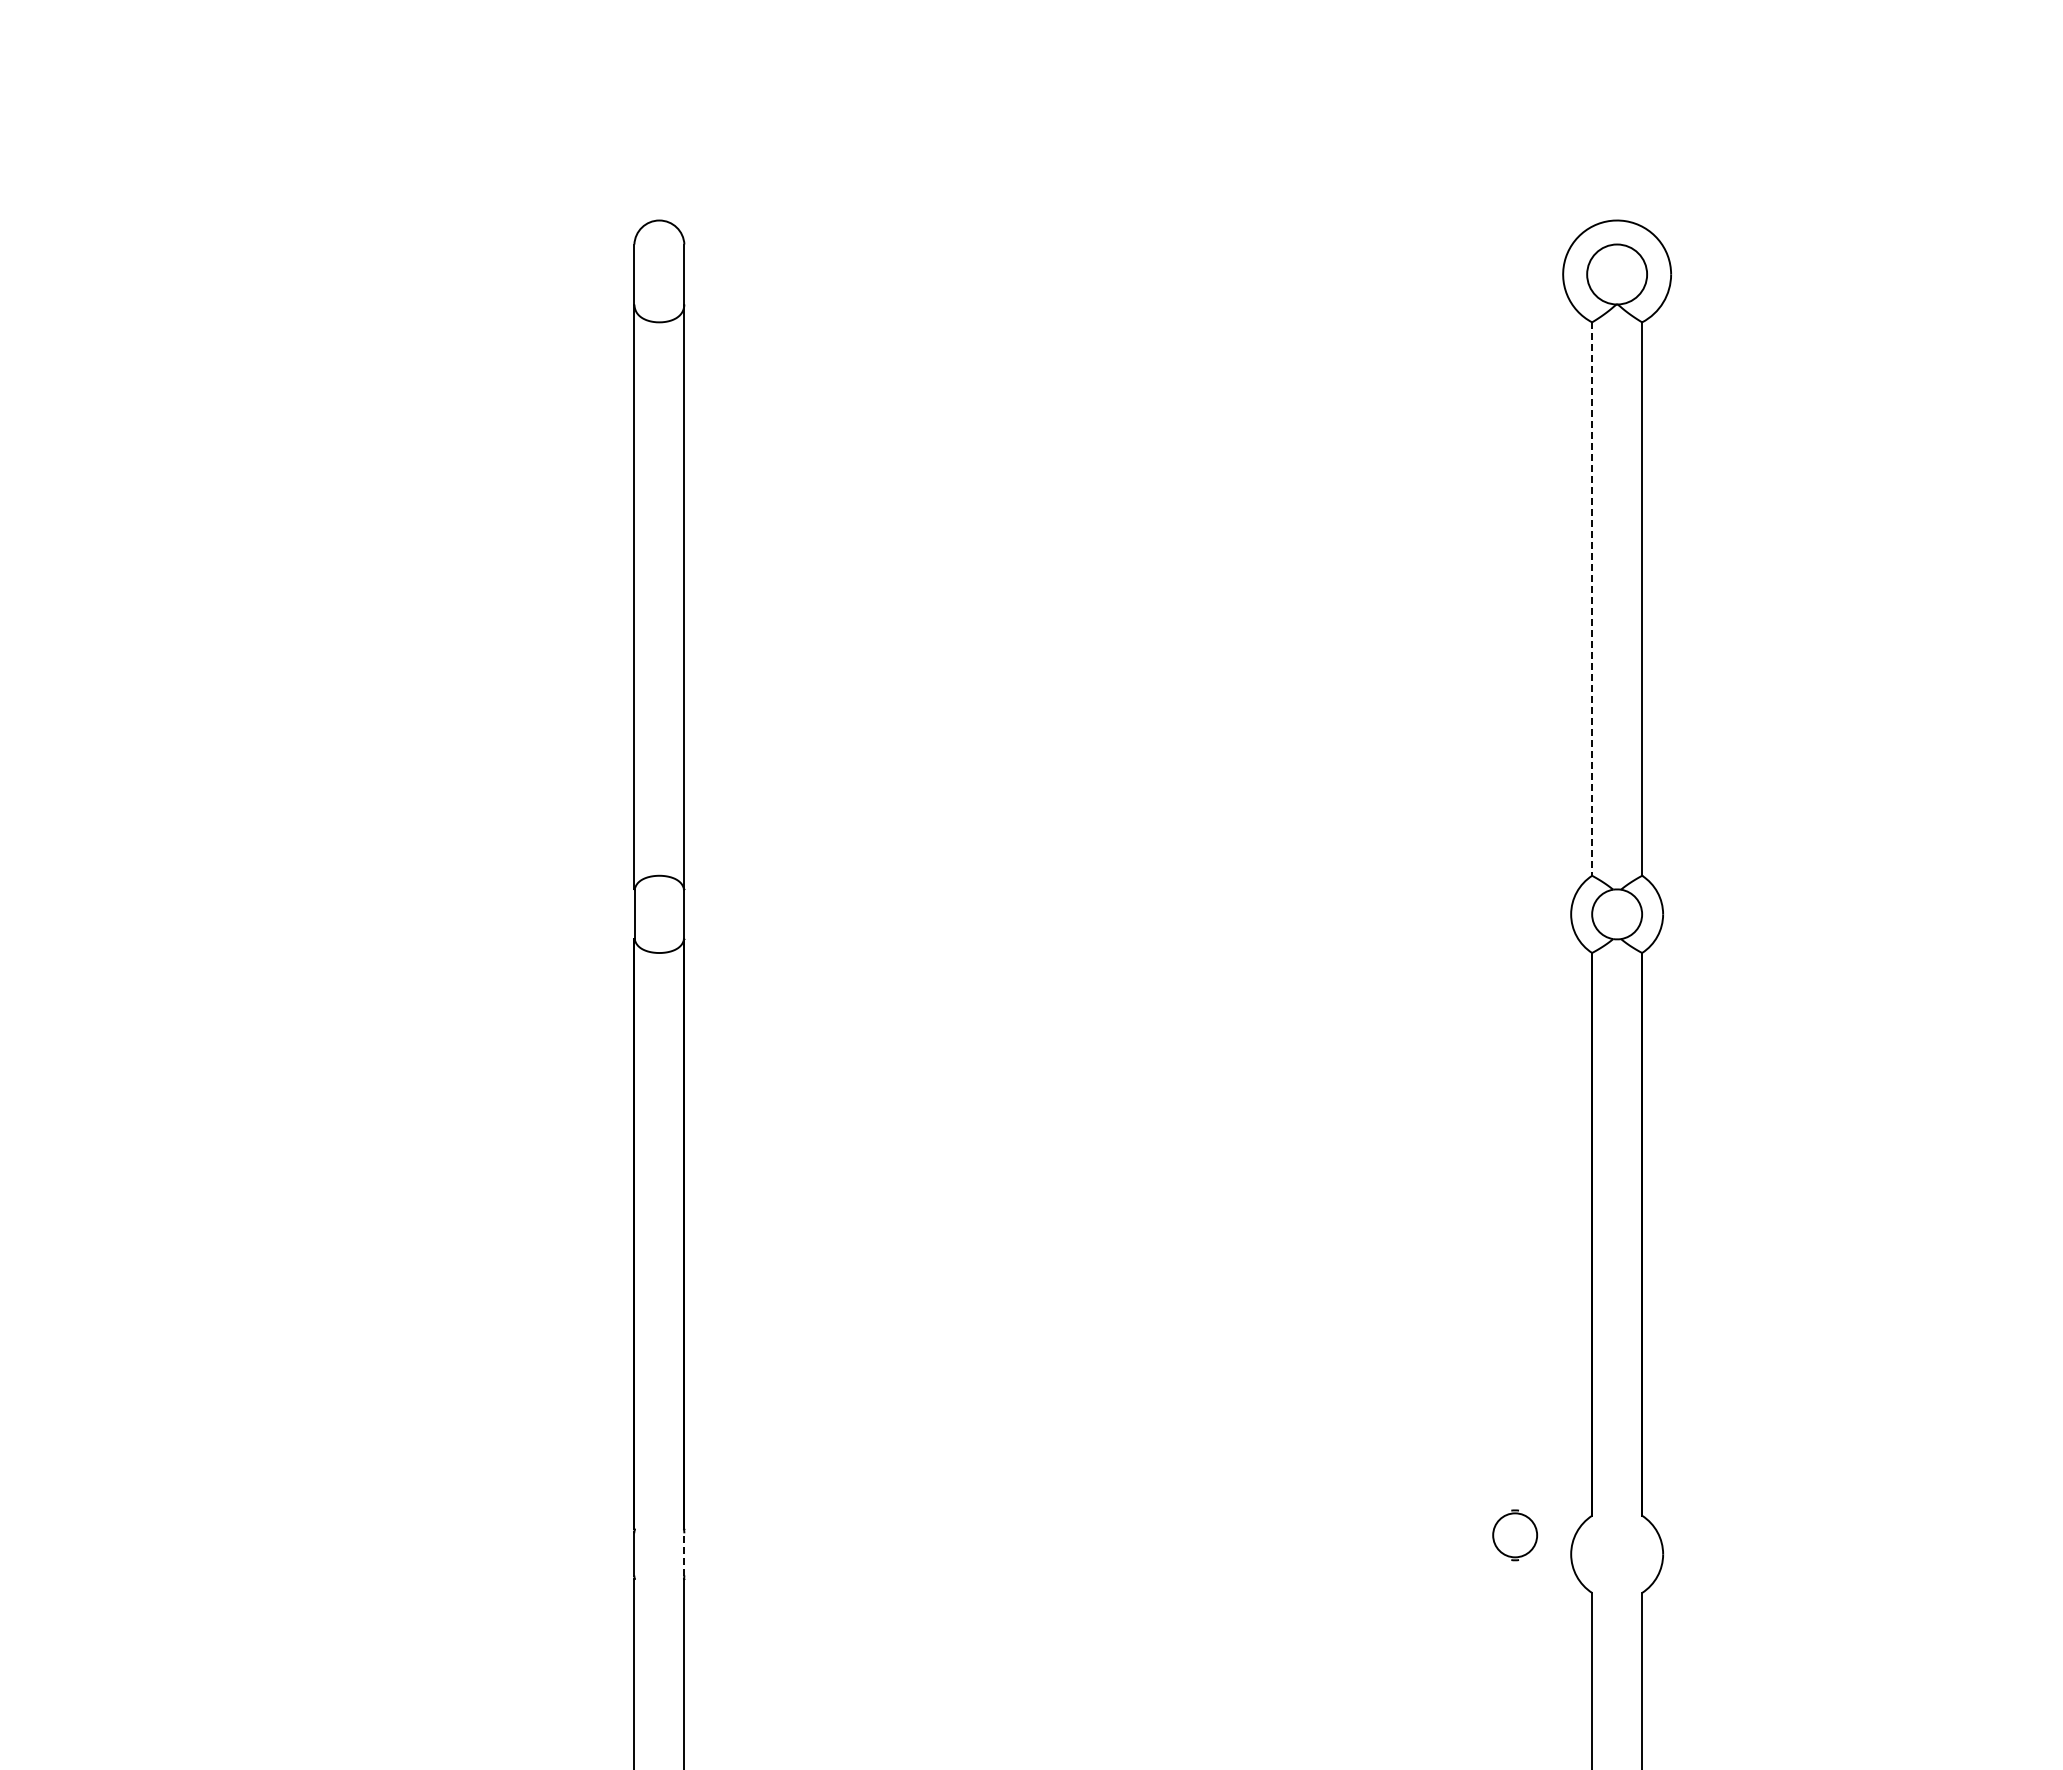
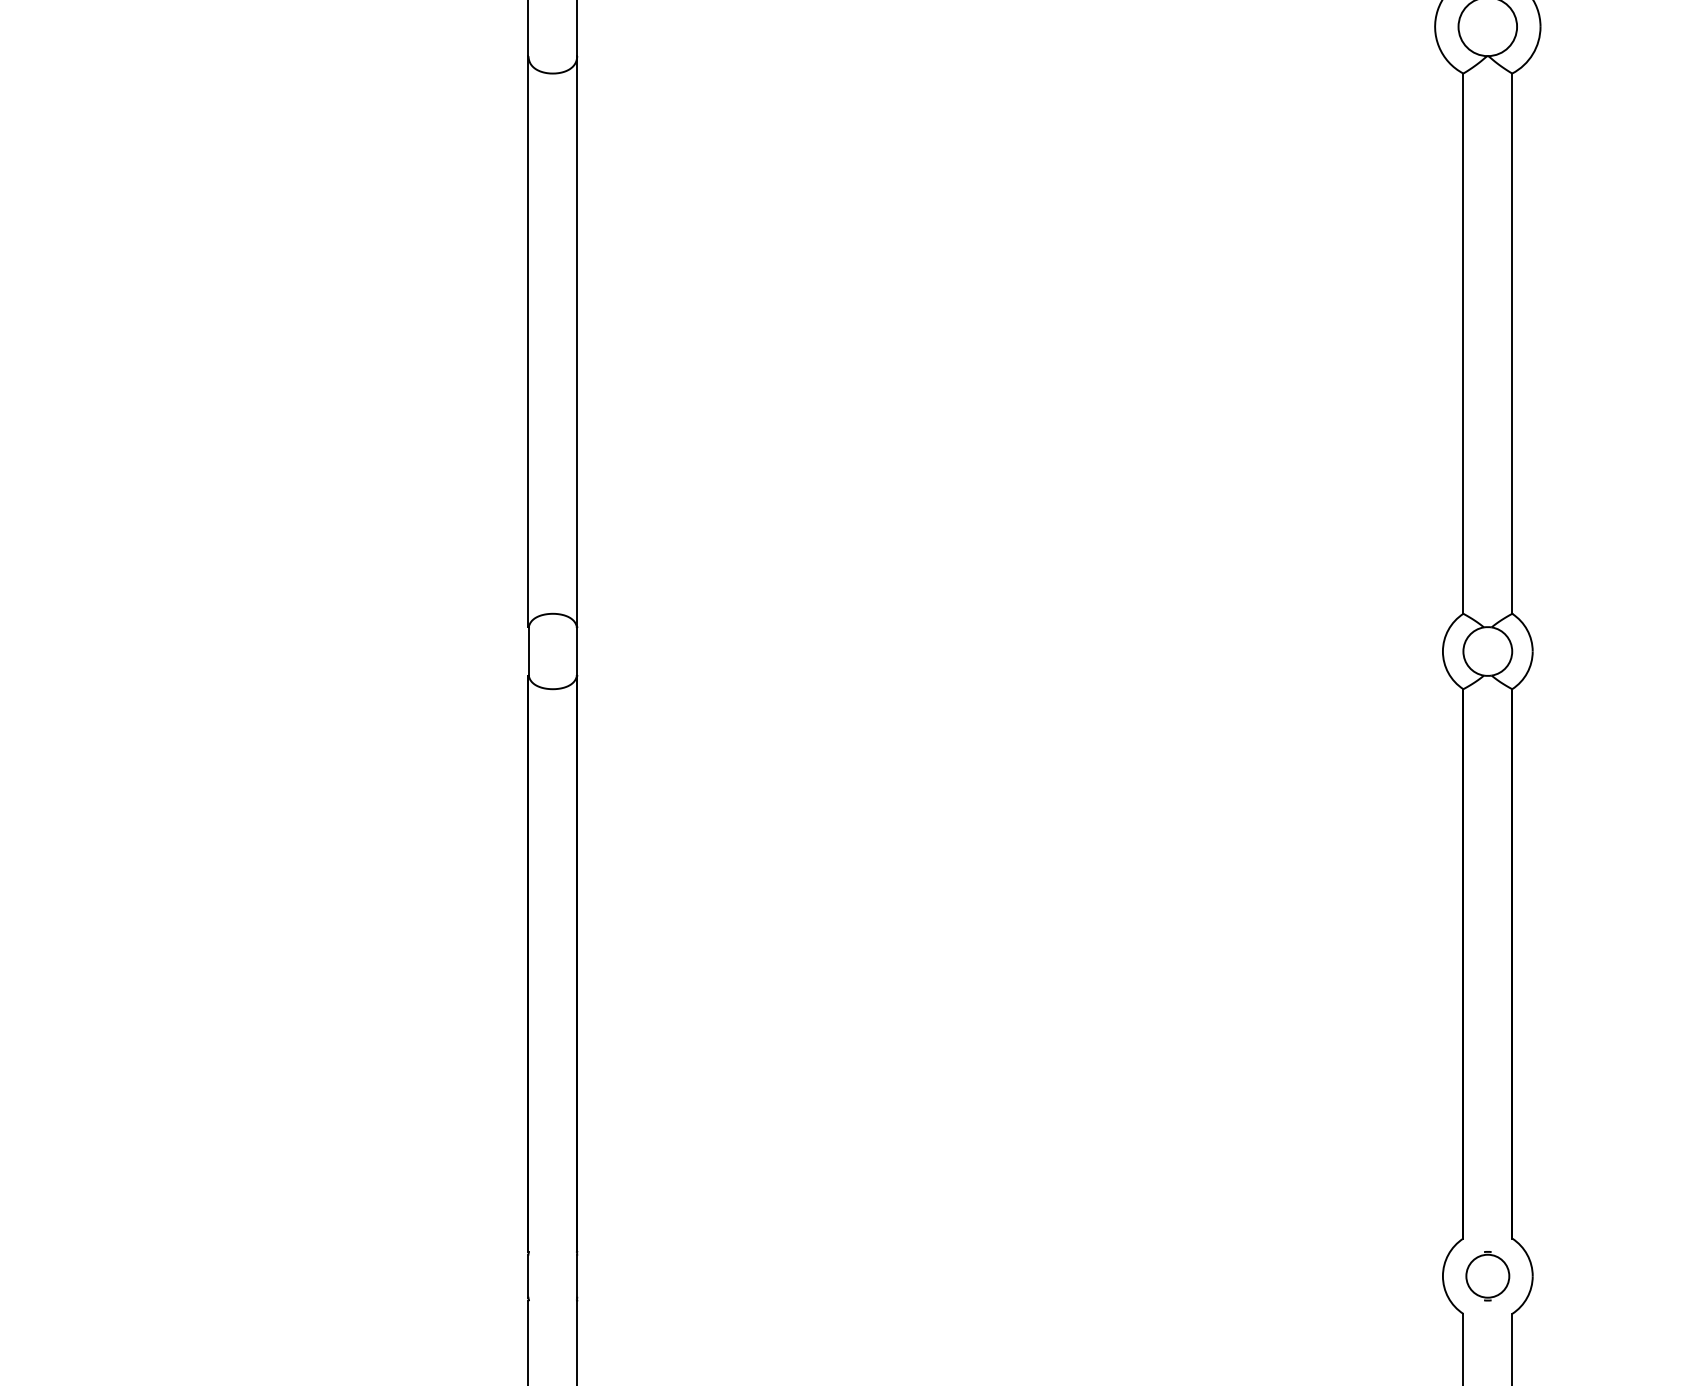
line: (1592, 599) -> (1463, 344), dashed -> solid
part: (1514, 1535) -> (1487, 1276), moved
line: (684, 1554) -> (577, 1276), dashed -> solid

